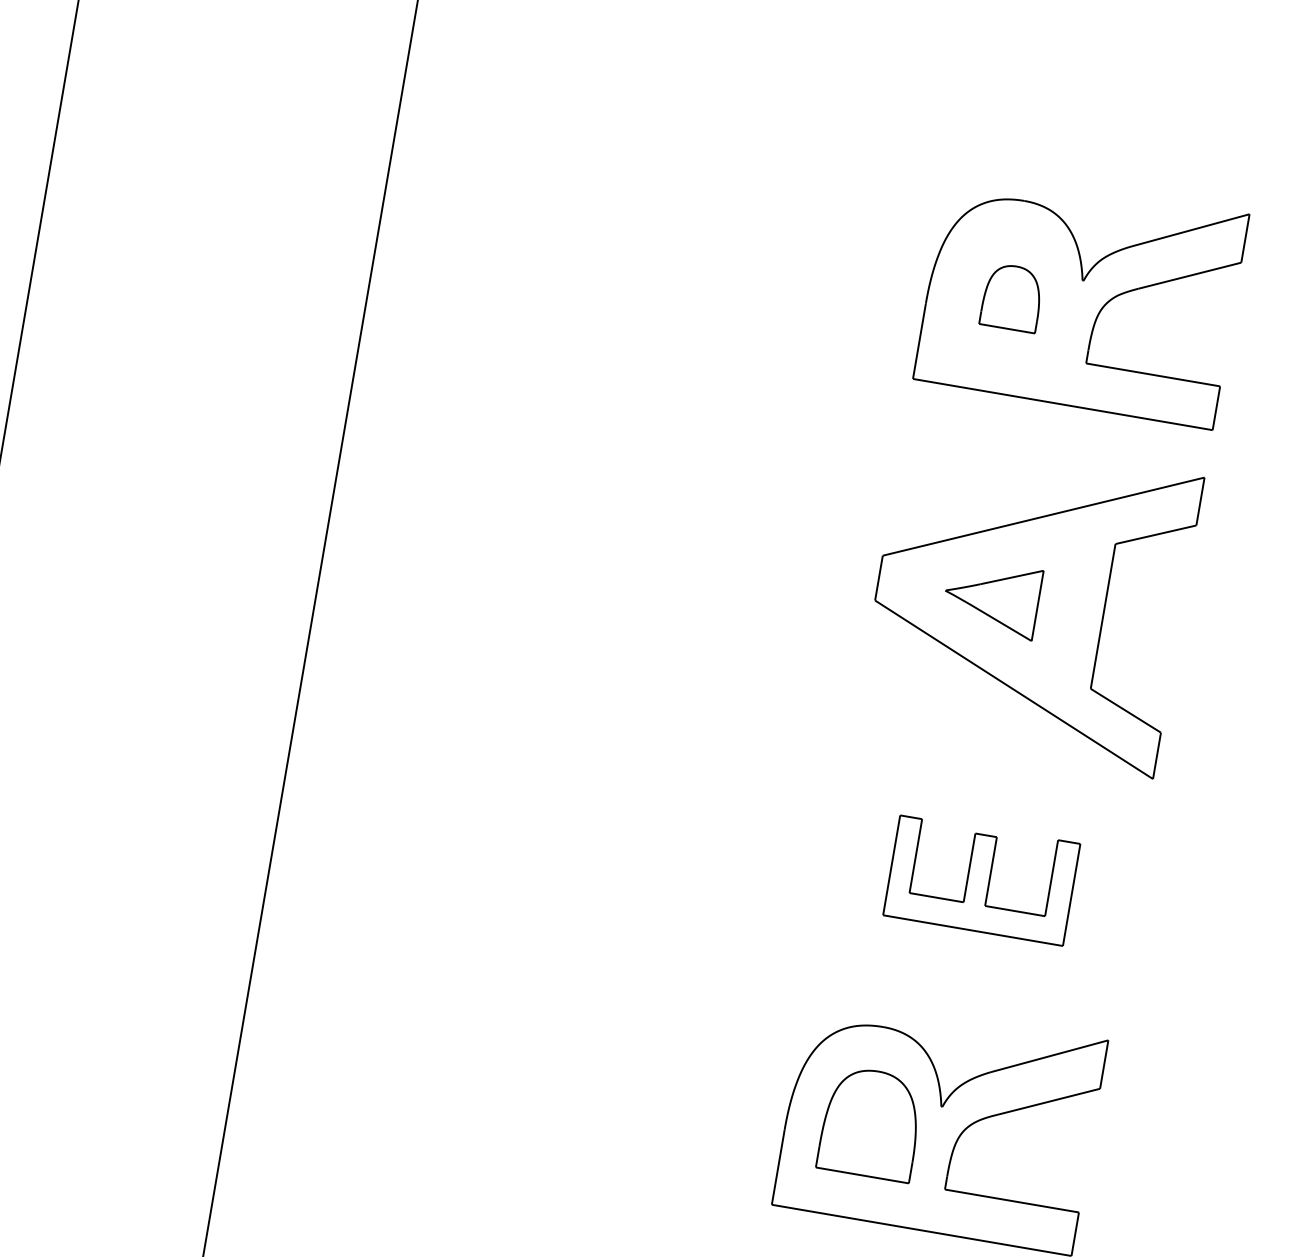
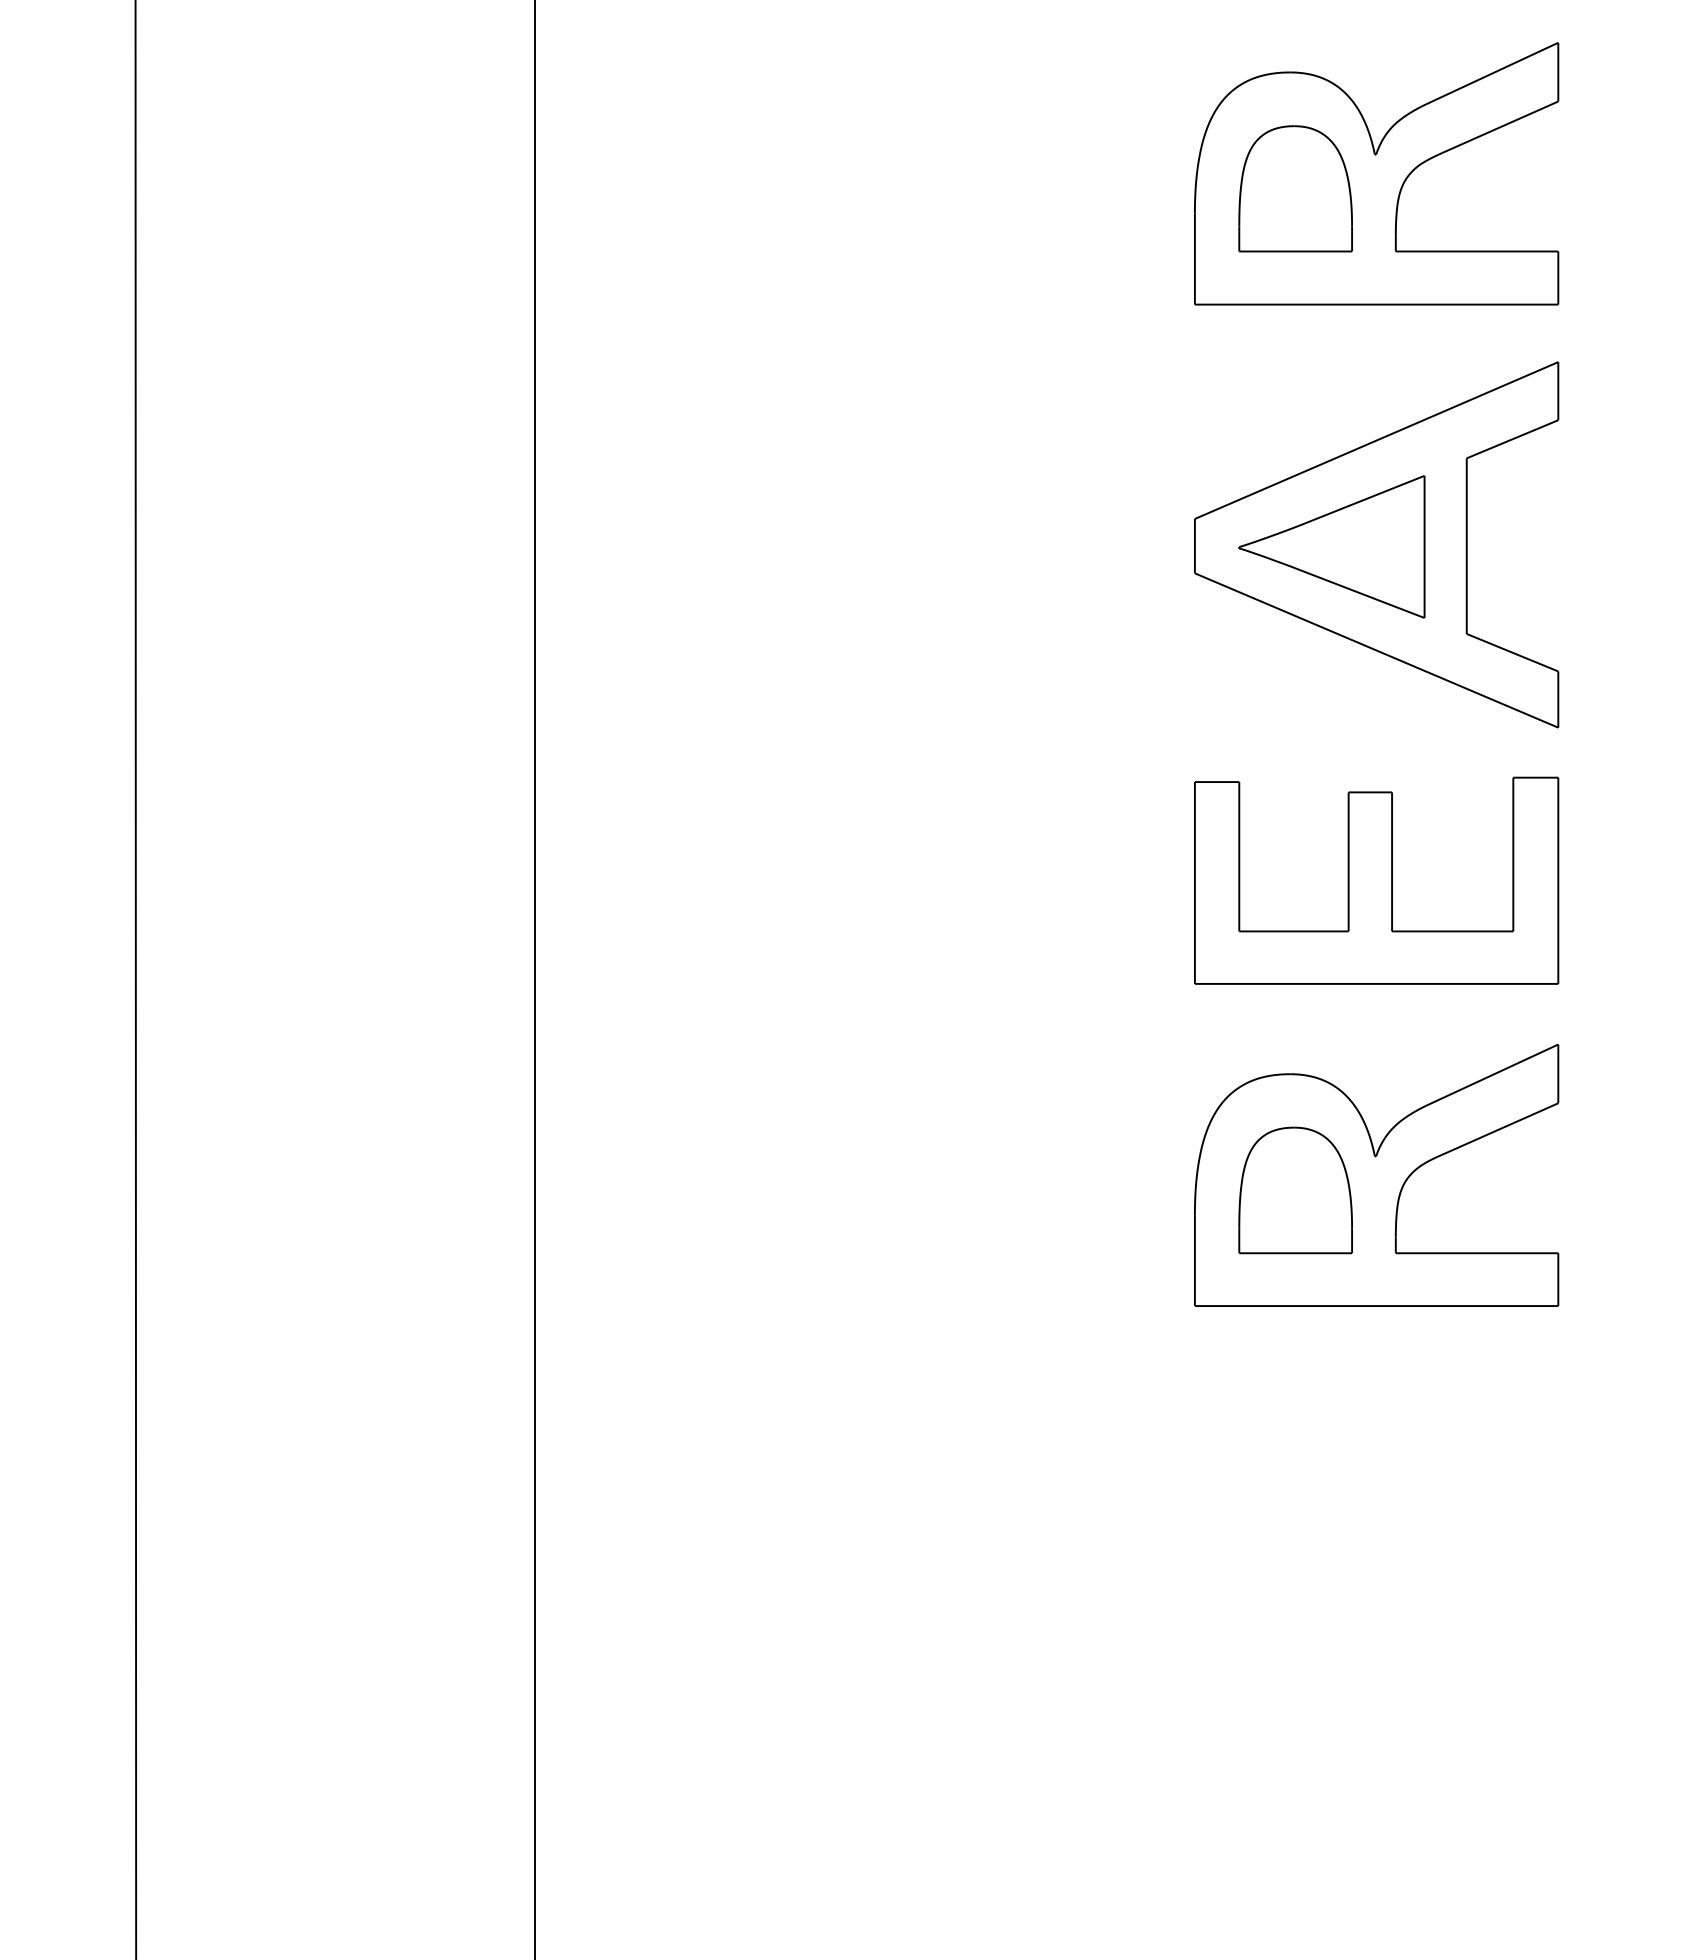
part: (1012, 297) -> (1295, 188), size x1.67
part: (991, 597) -> (1331, 546), size x1.67
part: (981, 879) -> (1376, 880), size x1.67

